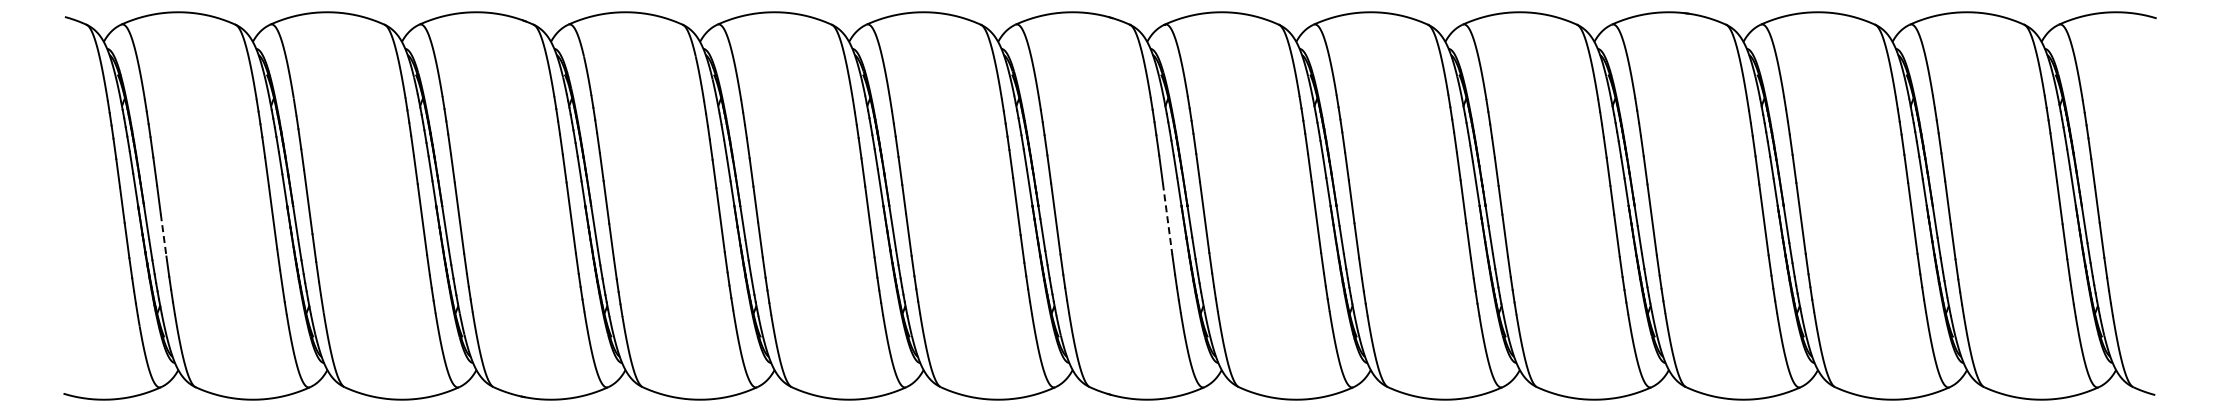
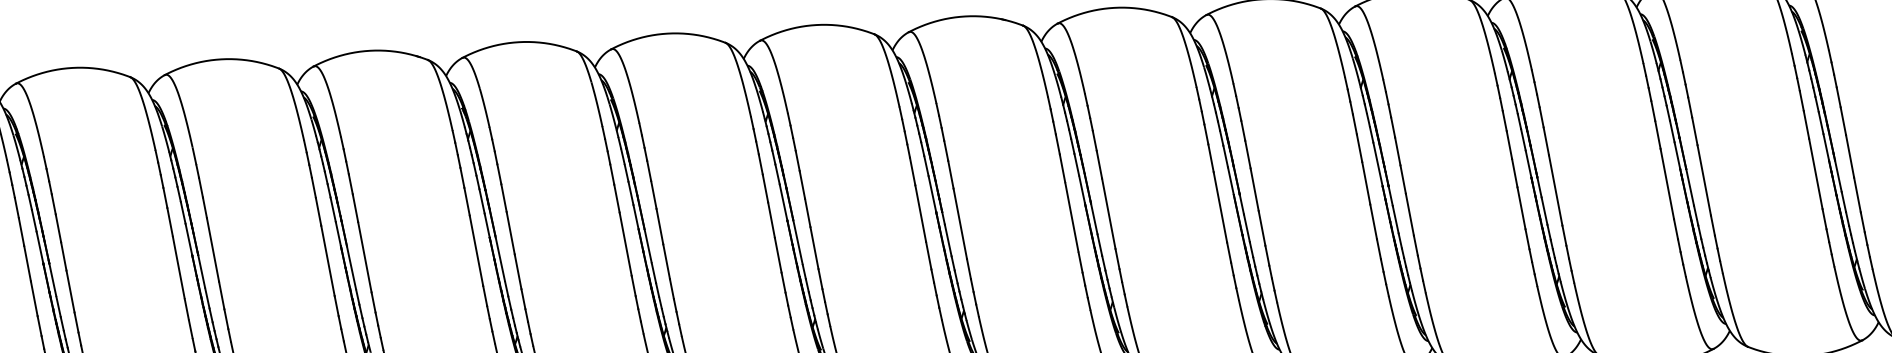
line: (1167, 219) -> (1071, 217), dashed -> solid
line: (163, 235) -> (70, 291), dashed -> solid

